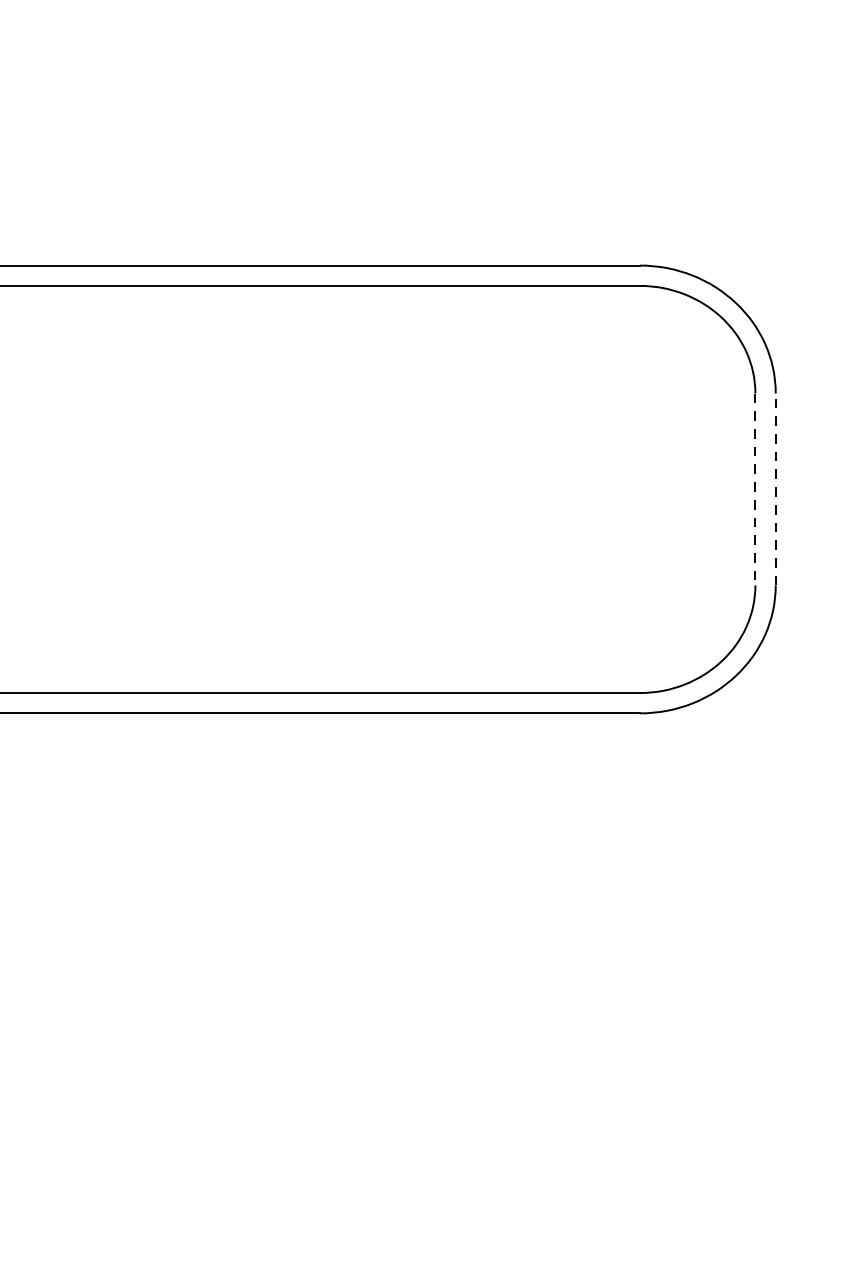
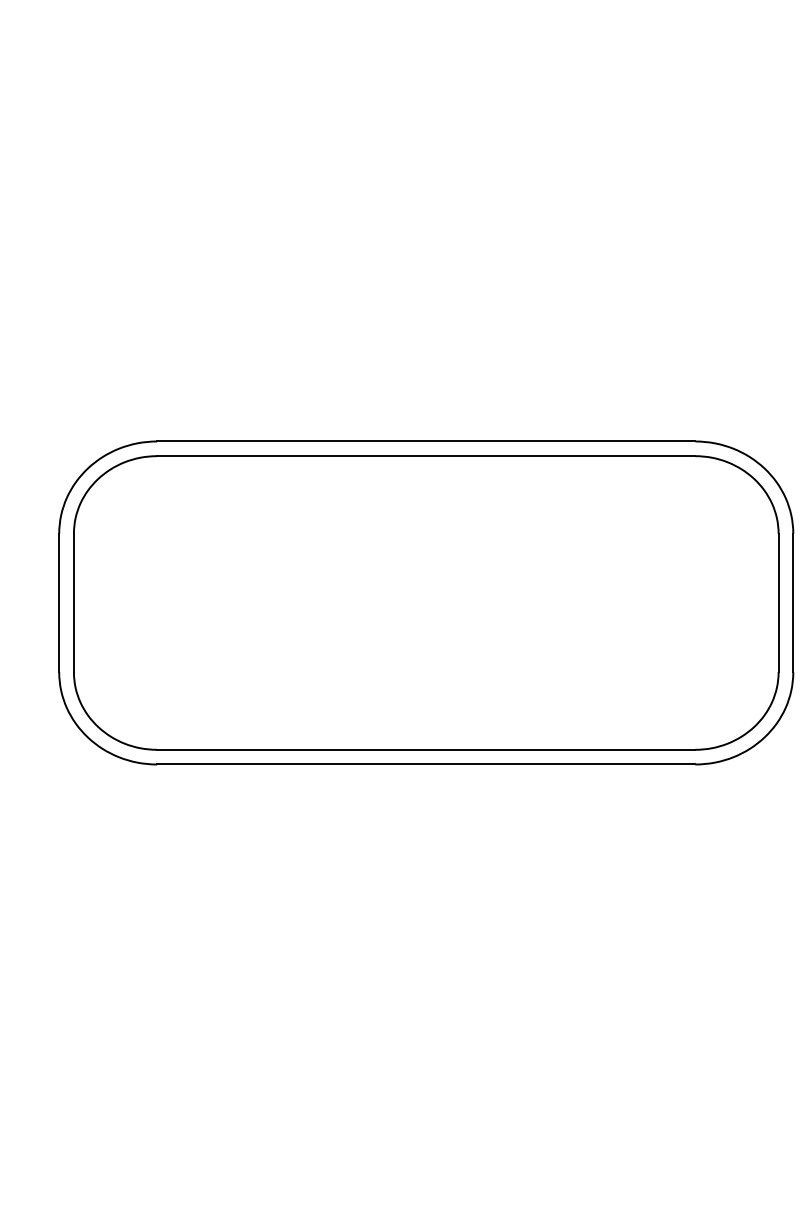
line: (776, 488) -> (793, 602), dashed -> solid
line: (755, 490) -> (778, 603), dashed -> solid

